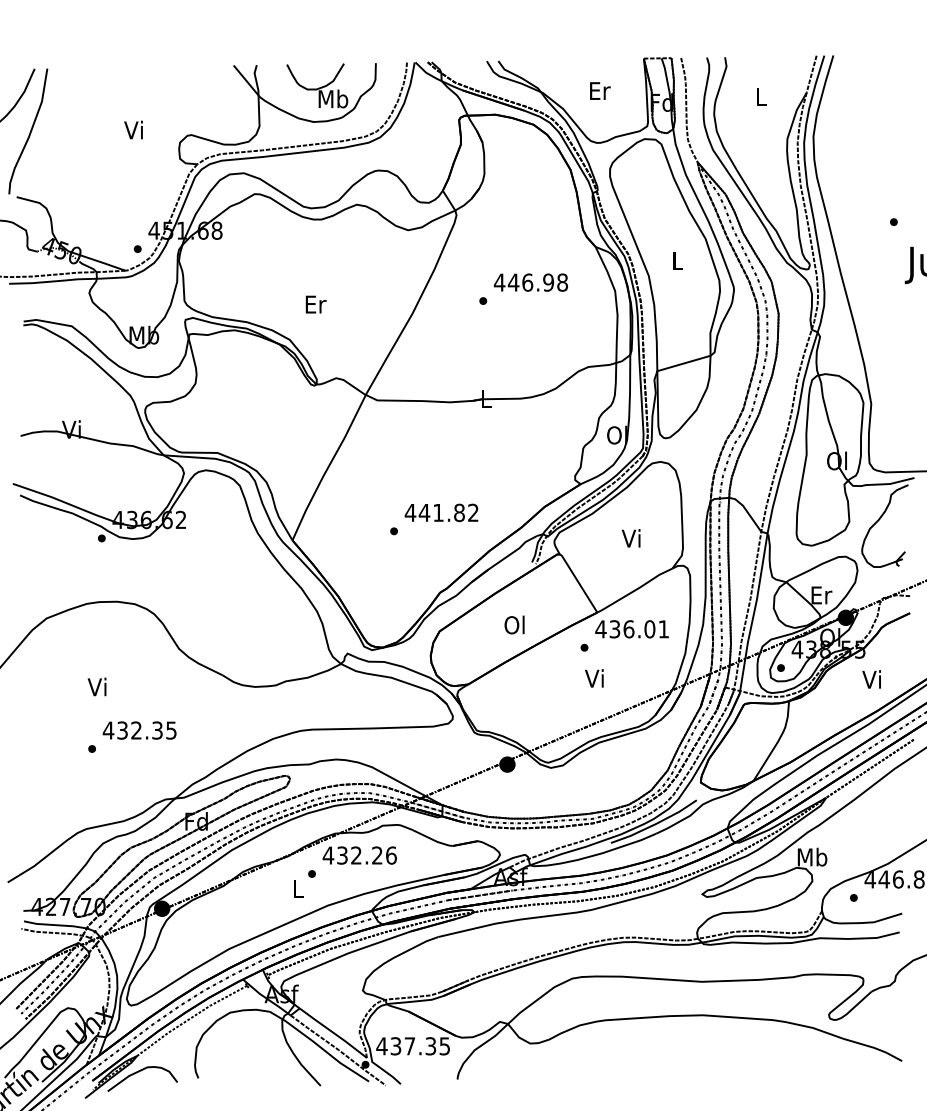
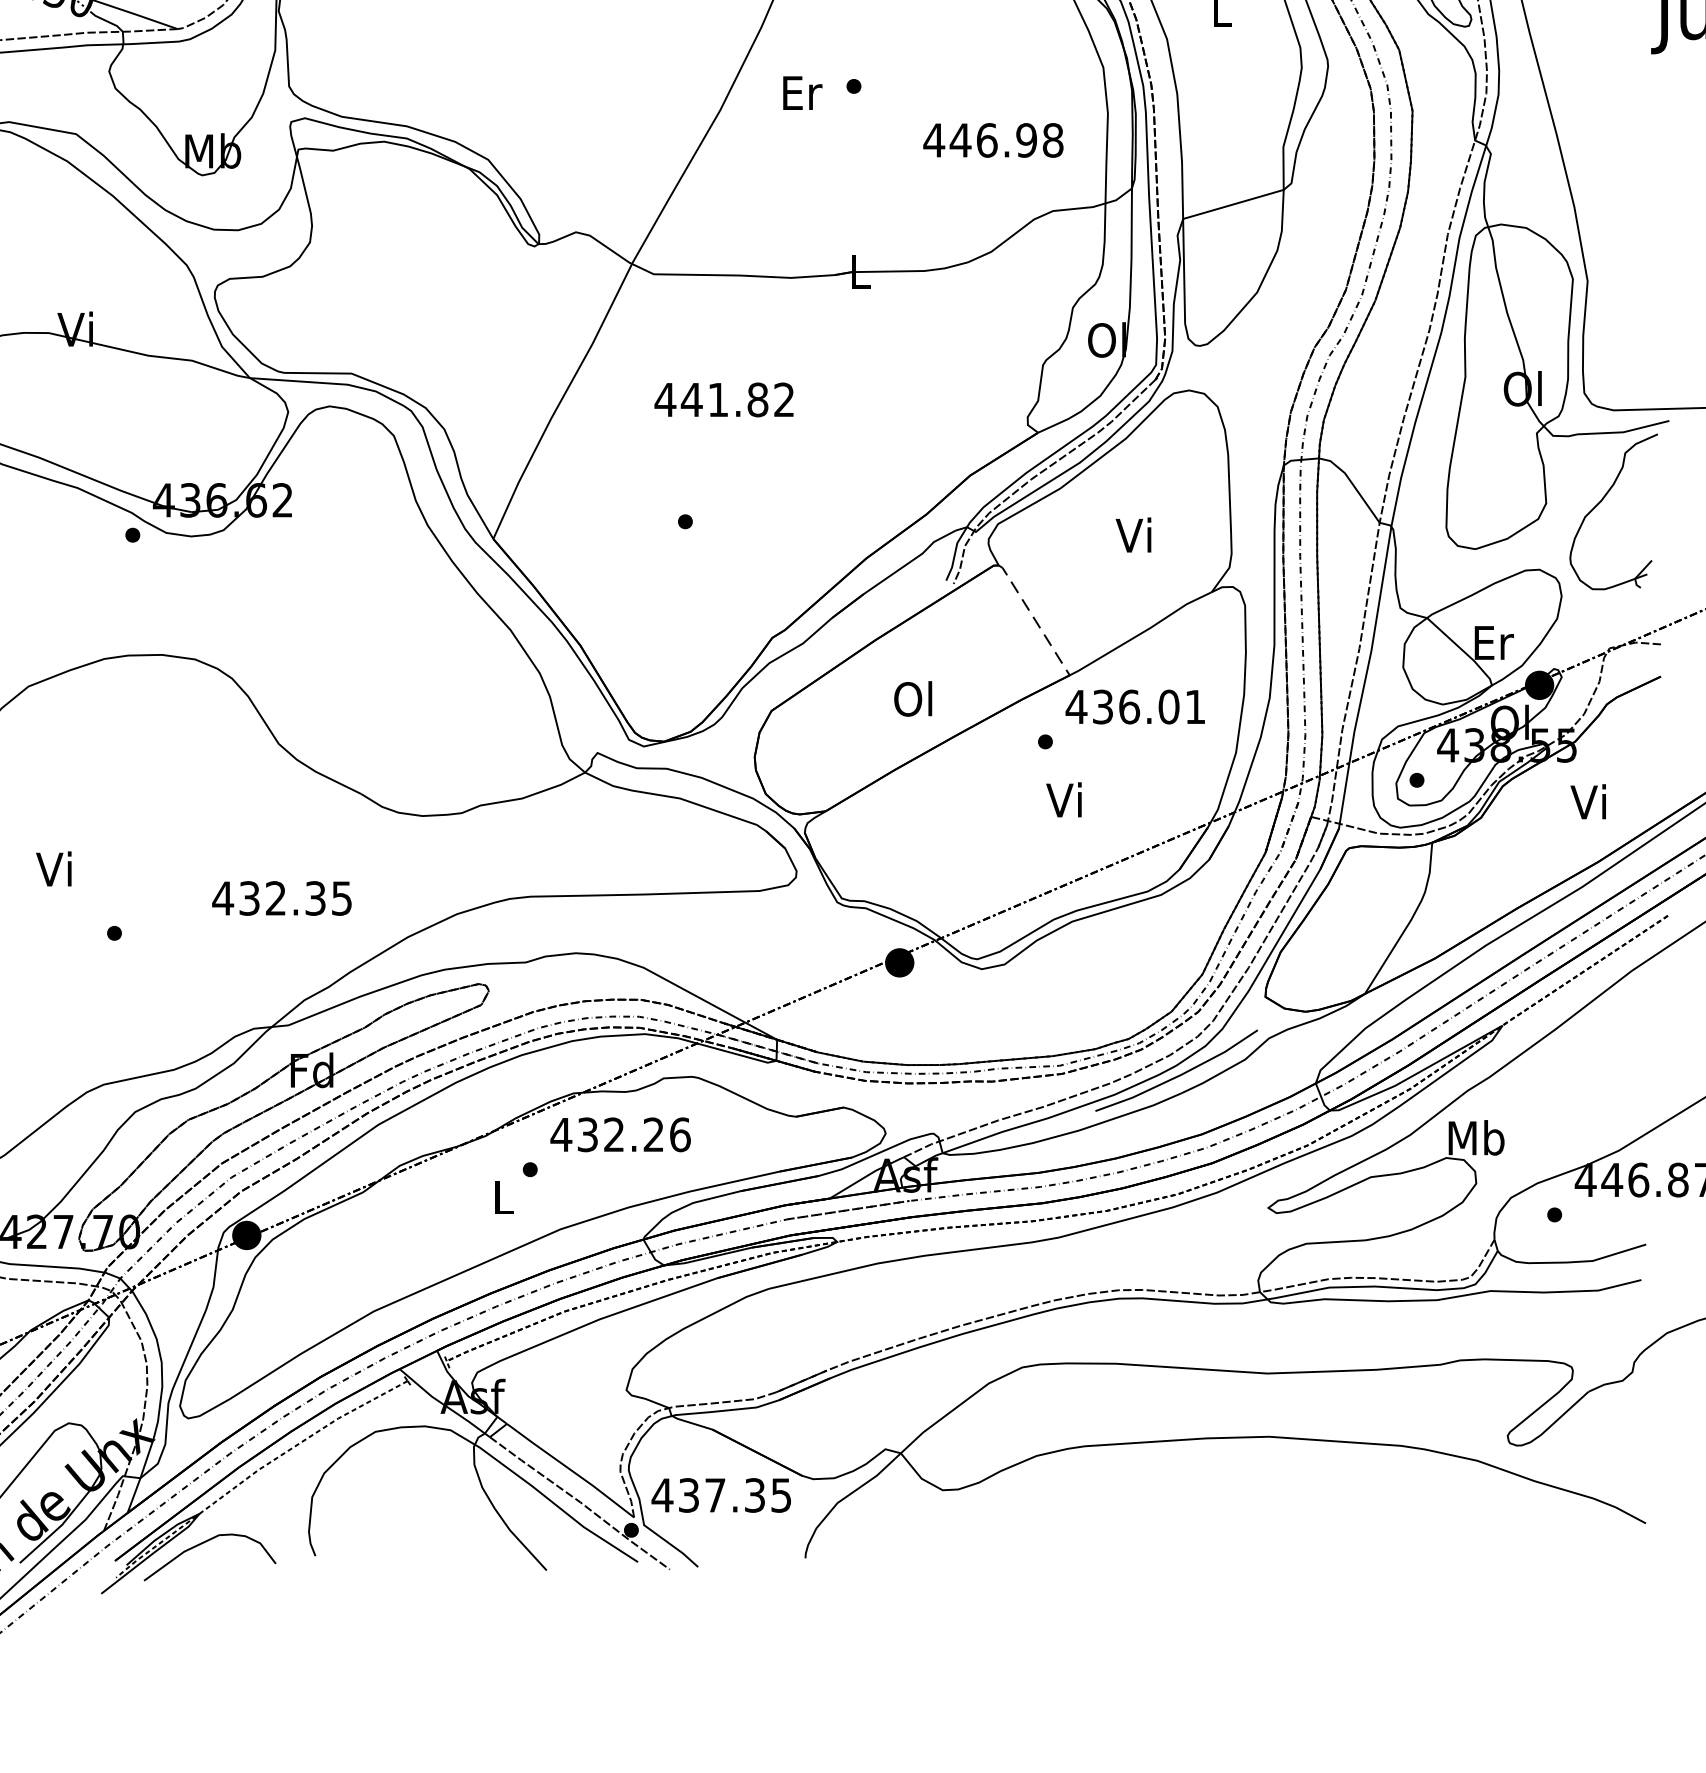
text: (530, 282) -> (992, 140), moved
text: (315, 304) -> (801, 92), moved
text: (441, 512) -> (723, 399), moved
line: (578, 582) -> (1034, 618), solid -> dashed
text: (96, 686) -> (52, 868), moved
text: (139, 730) -> (281, 898), moved

